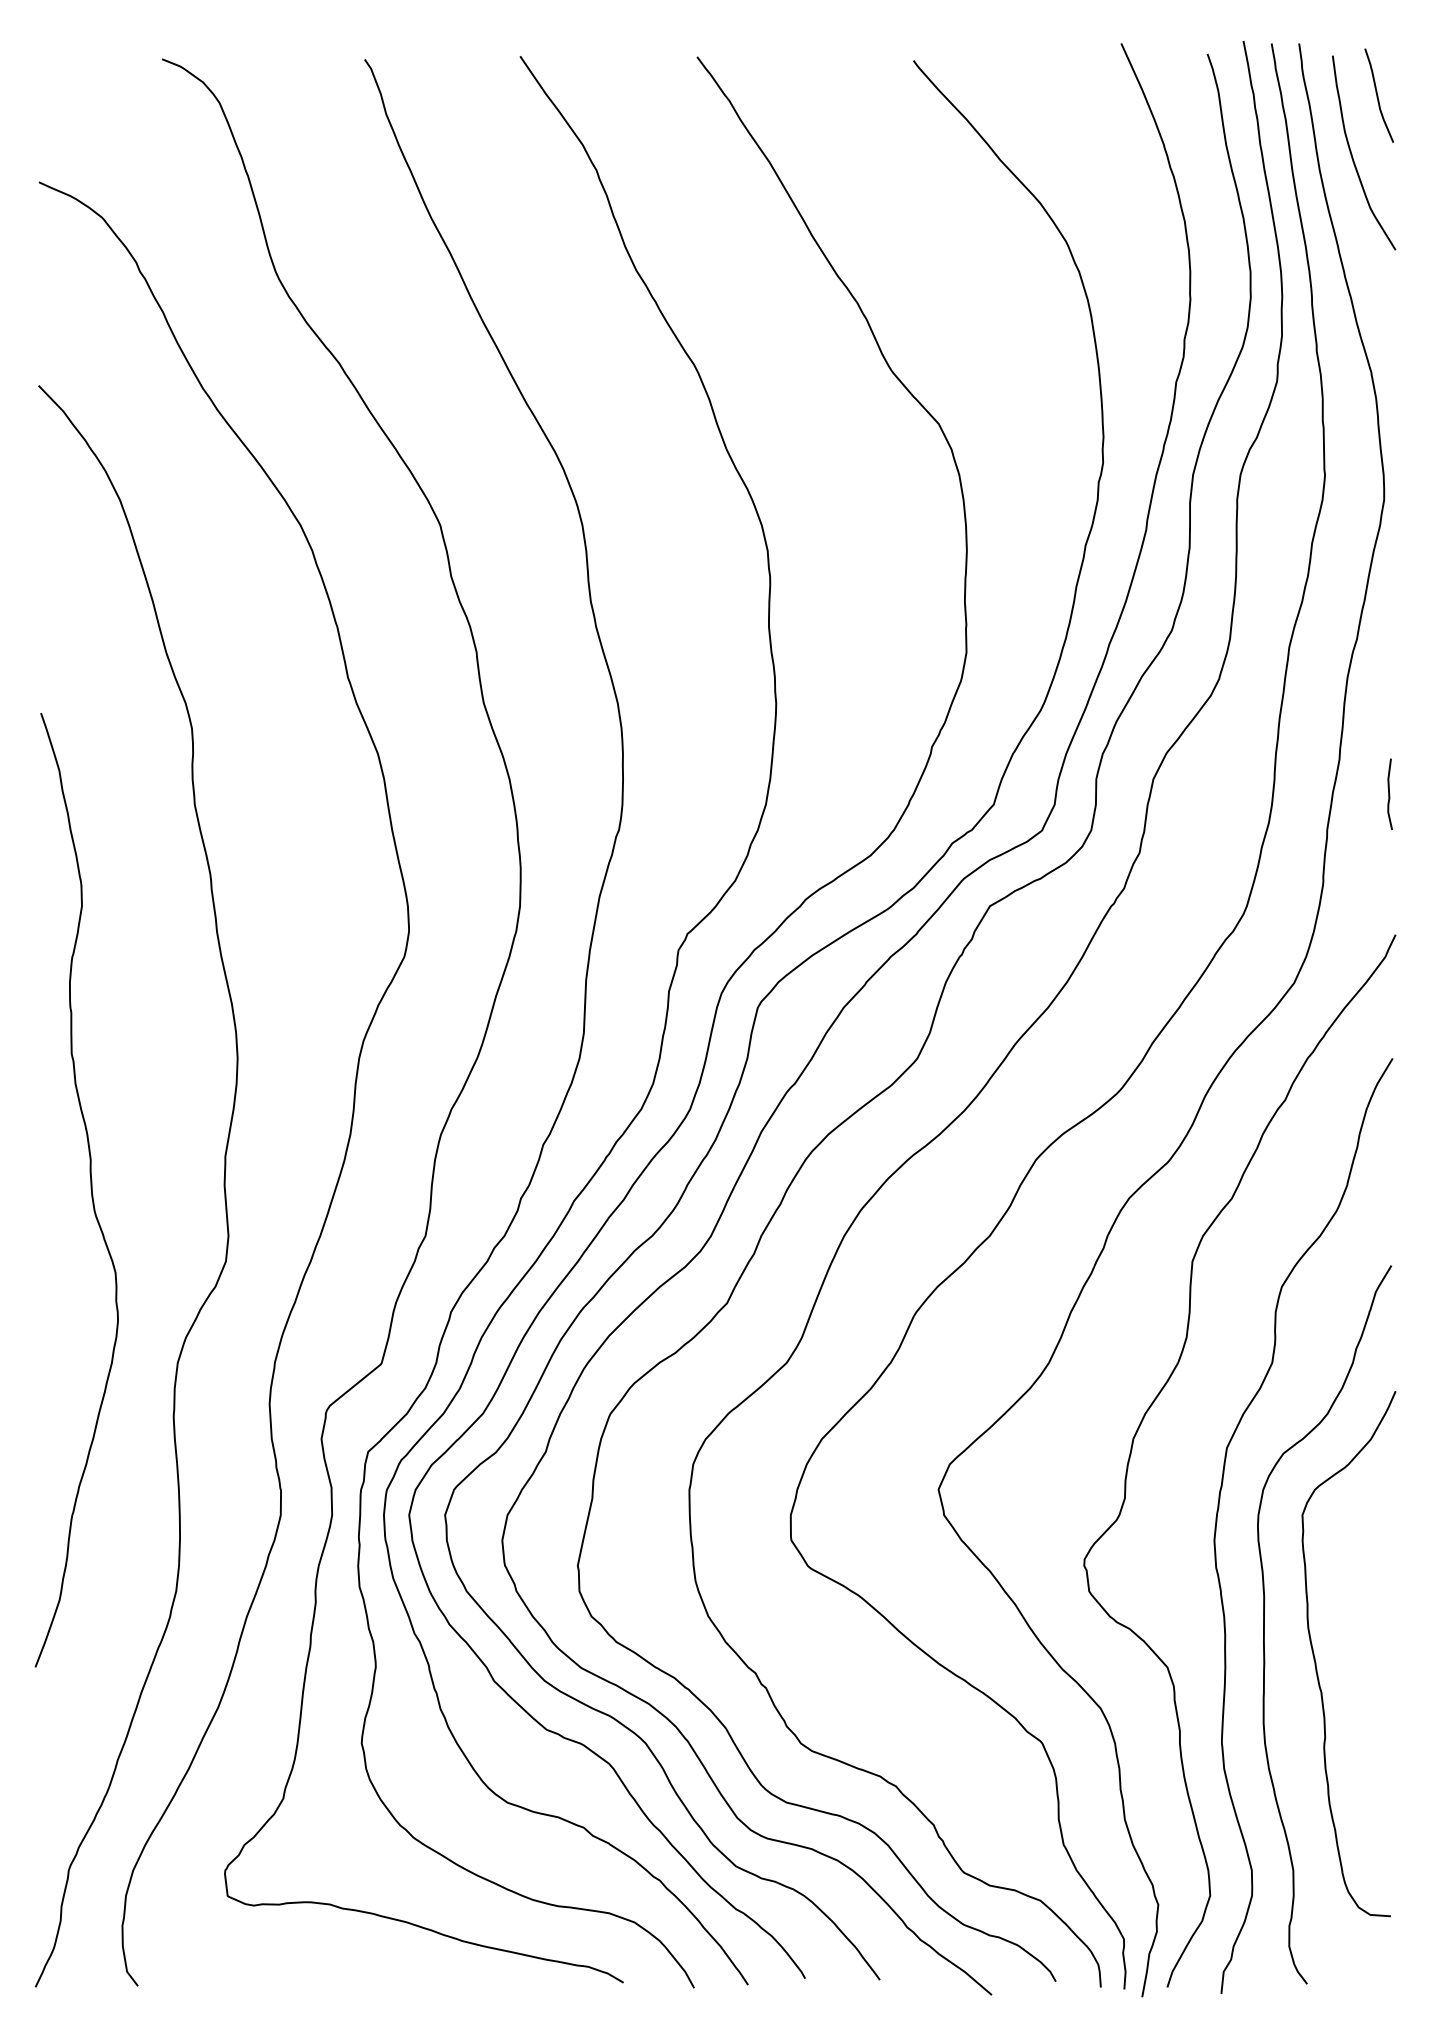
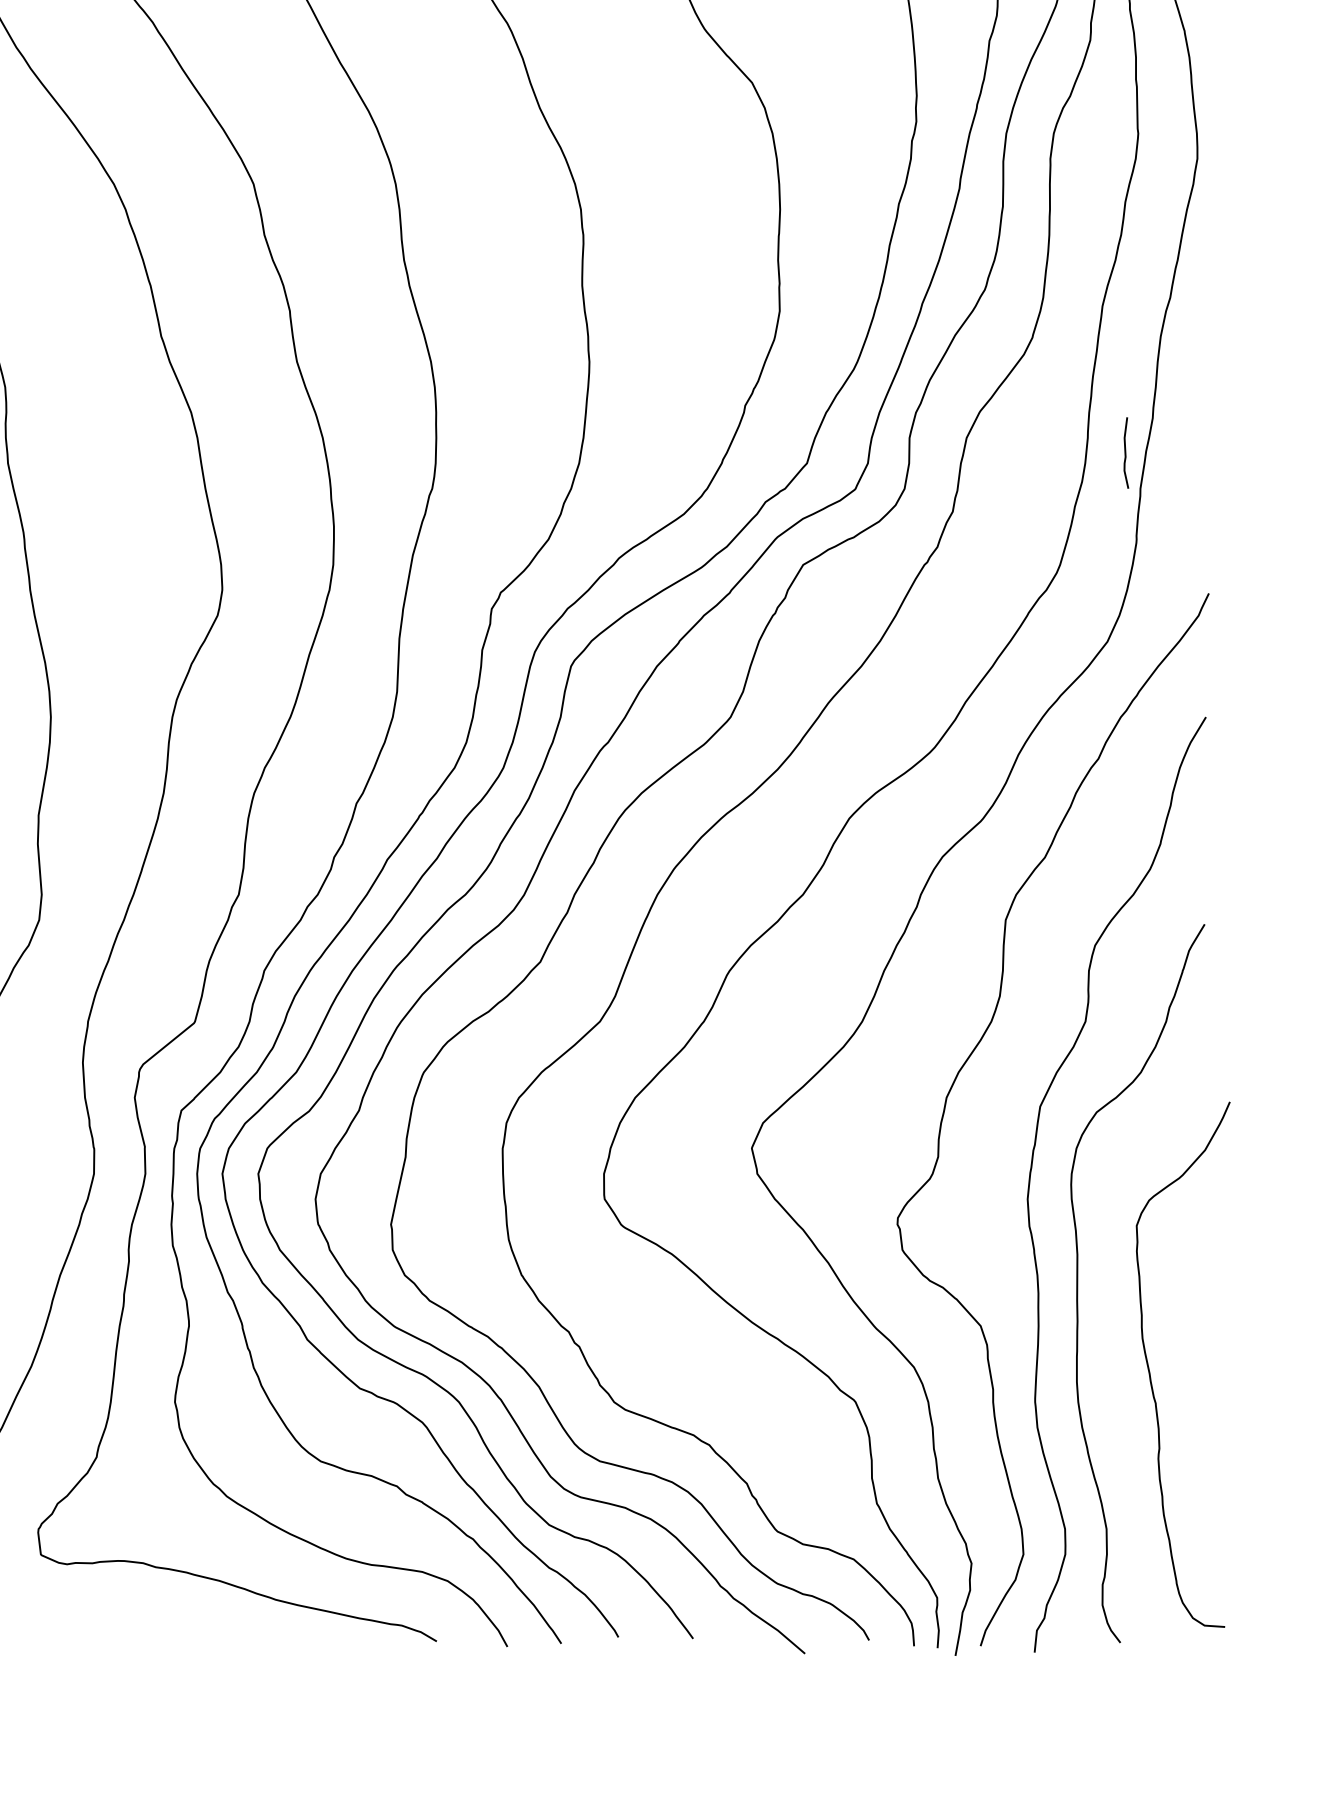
curve: (1389, 794) -> (1125, 453), moved
curve: (1316, 1662) -> (1150, 1373), moved

